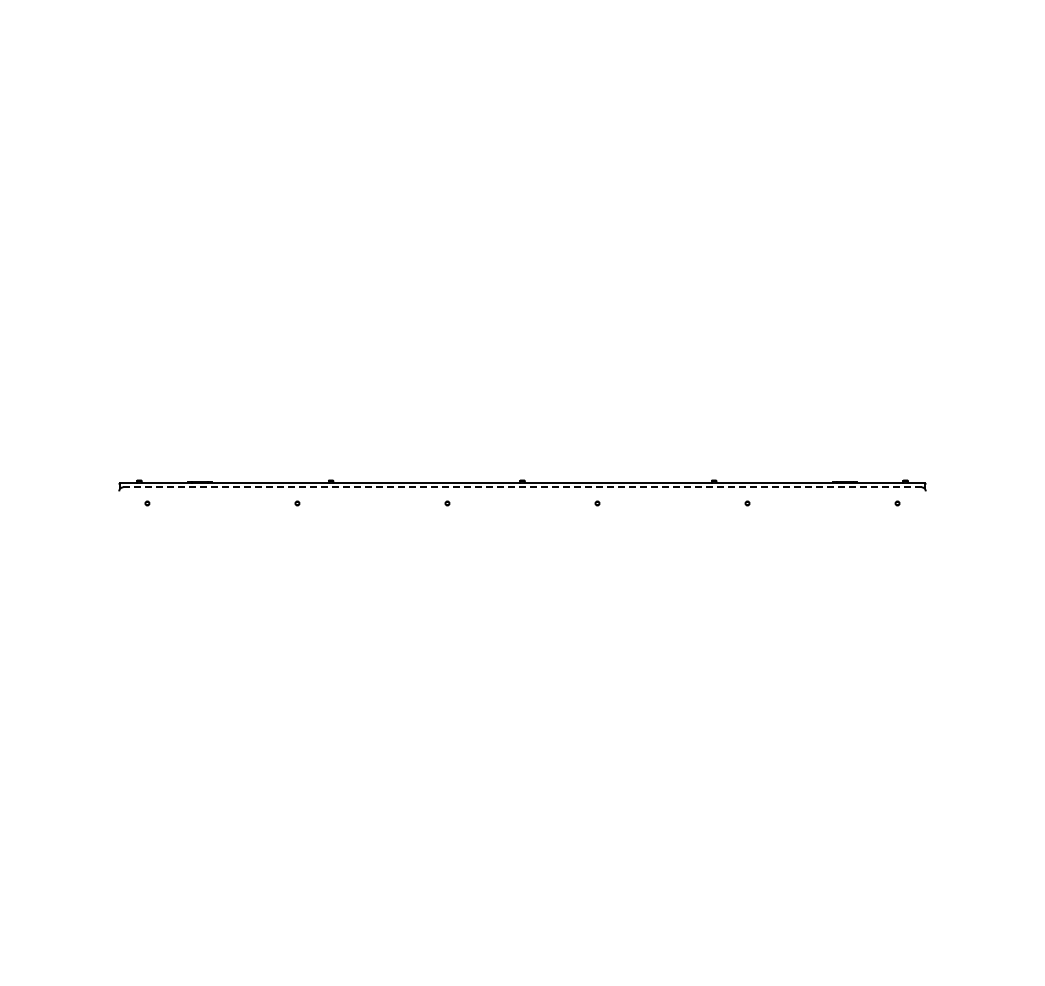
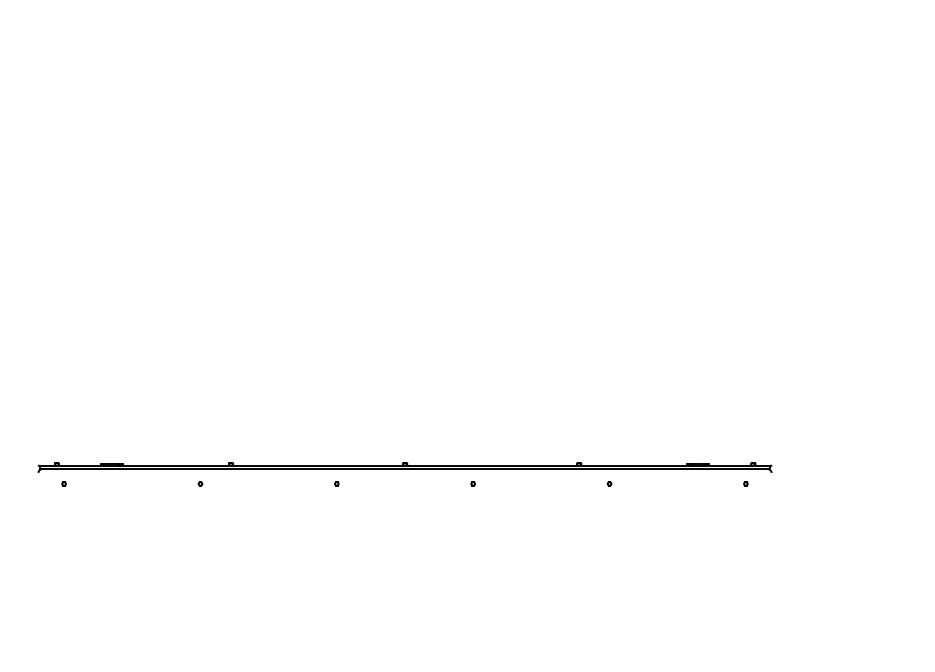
line: (522, 487) -> (405, 469), dashed -> solid

